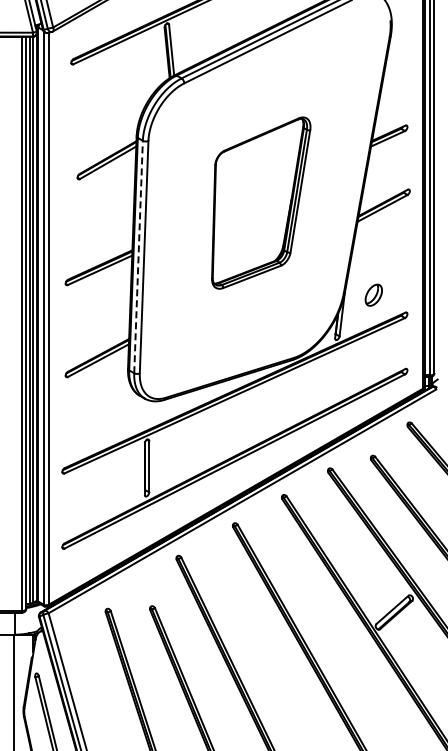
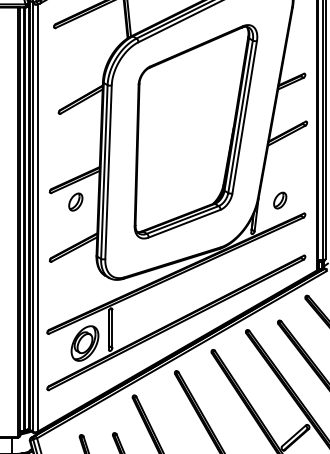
part: (261, 202) -> (196, 131), size x1.67
line: (138, 256) -> (104, 171), dashed -> solid
part: (100, 296) -> (75, 201), added
part: (112, 486) -> (84, 343), added

